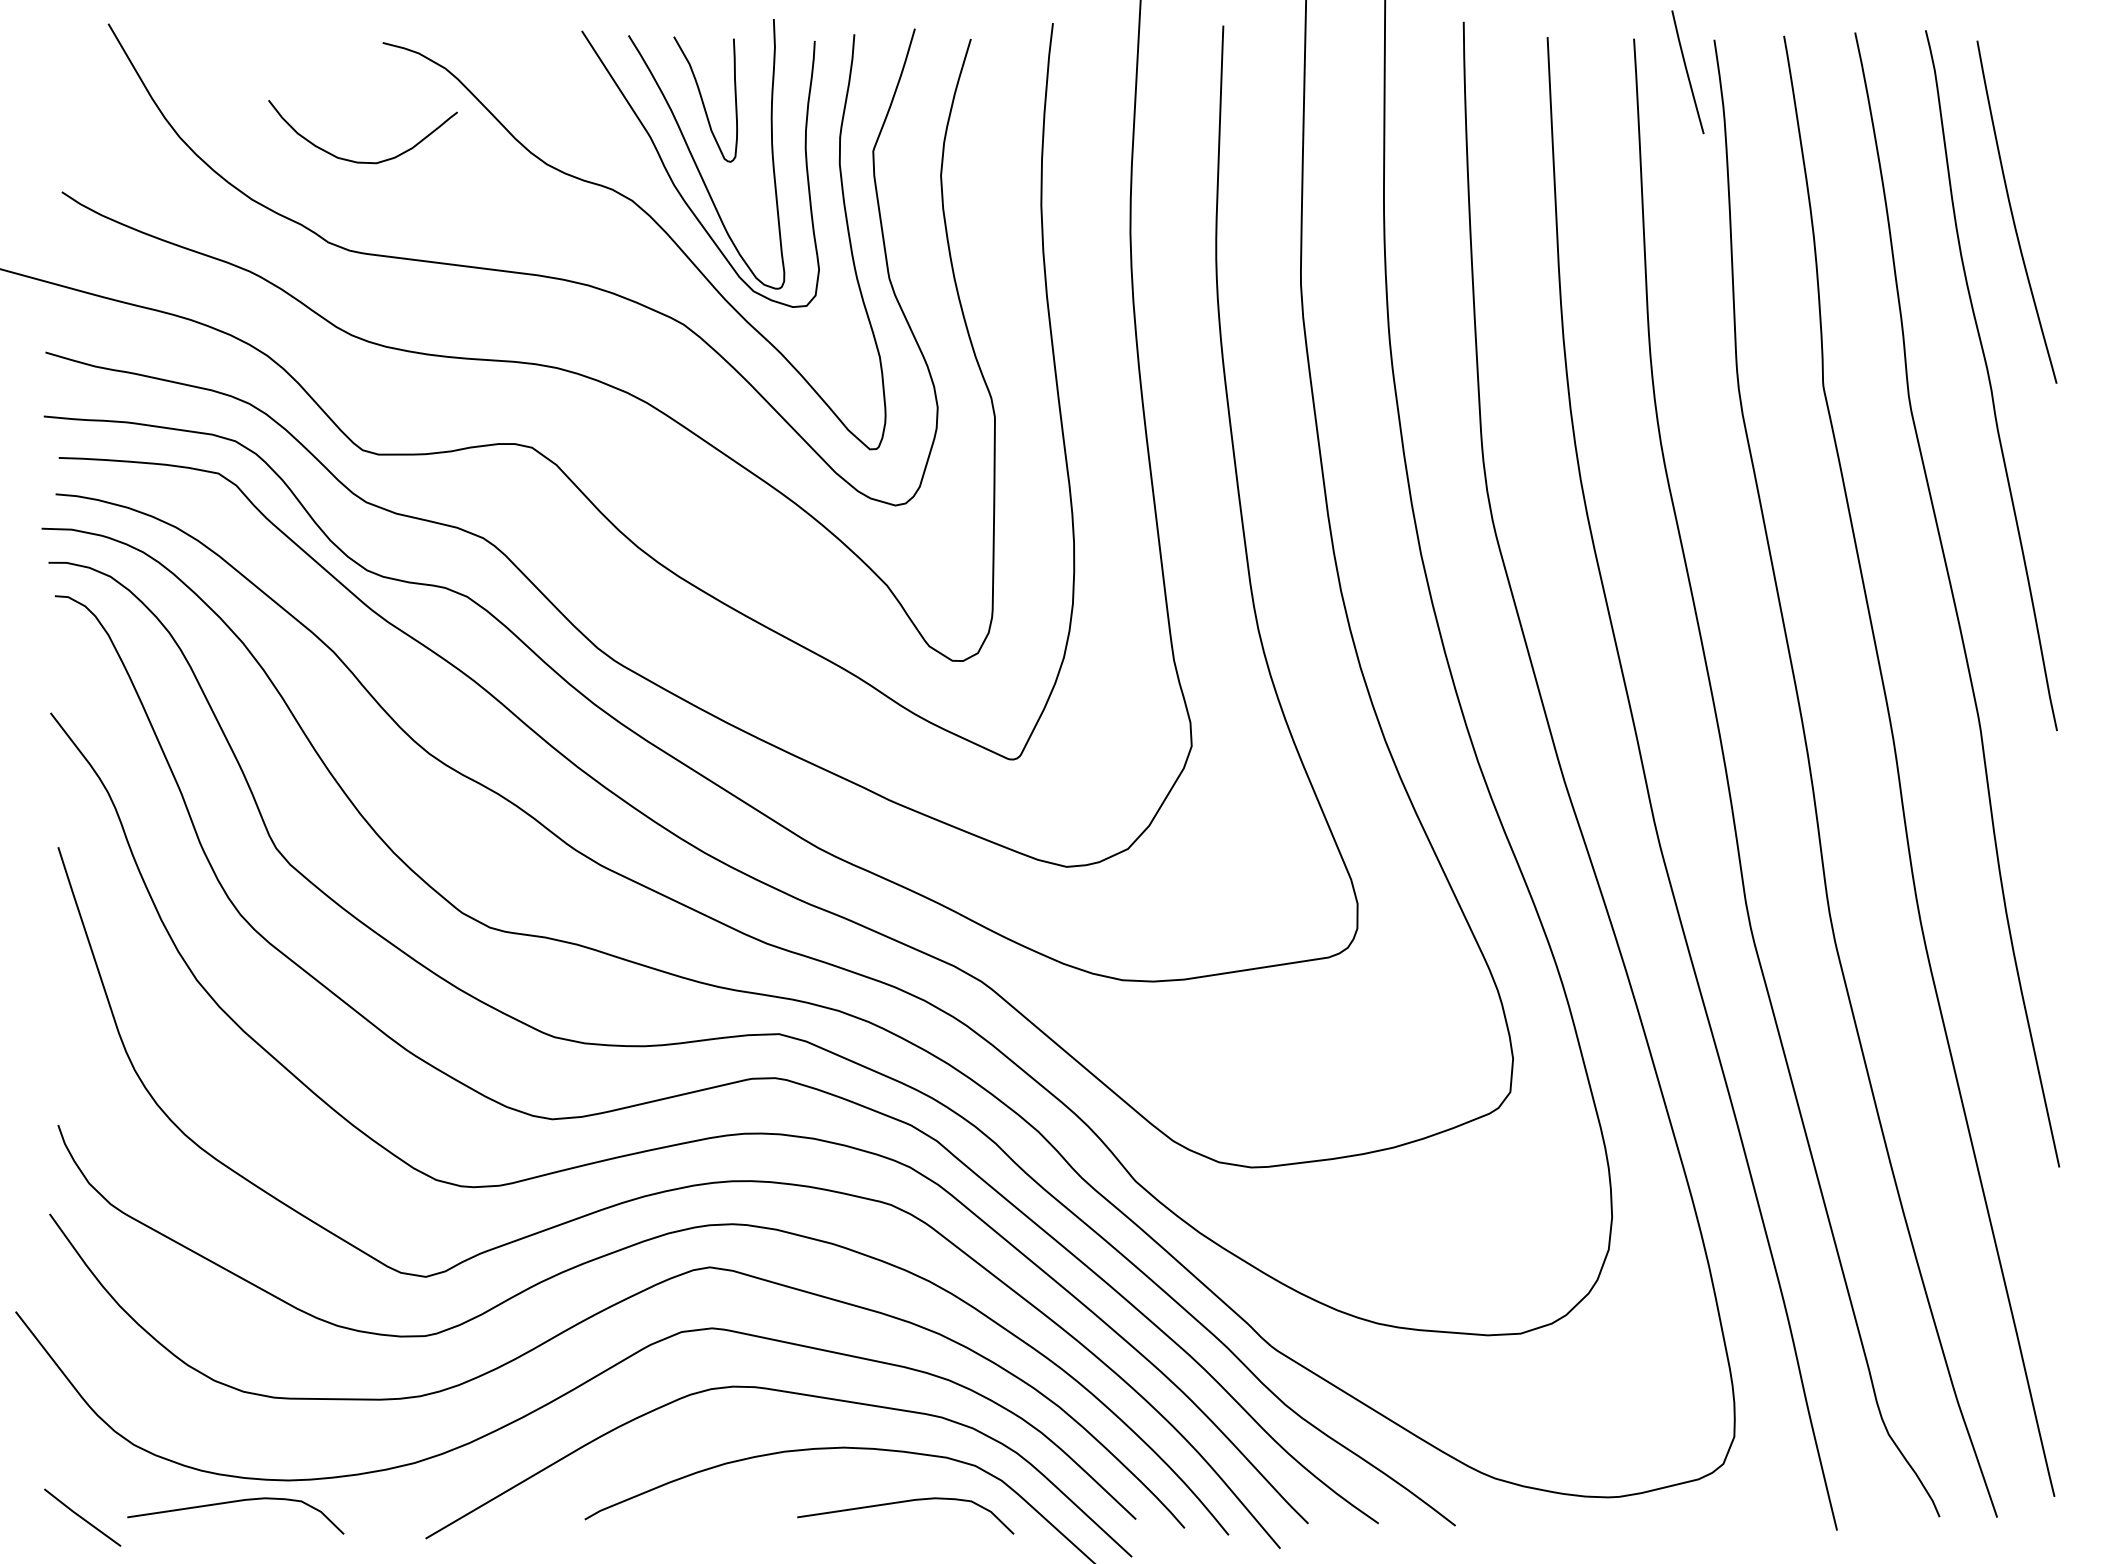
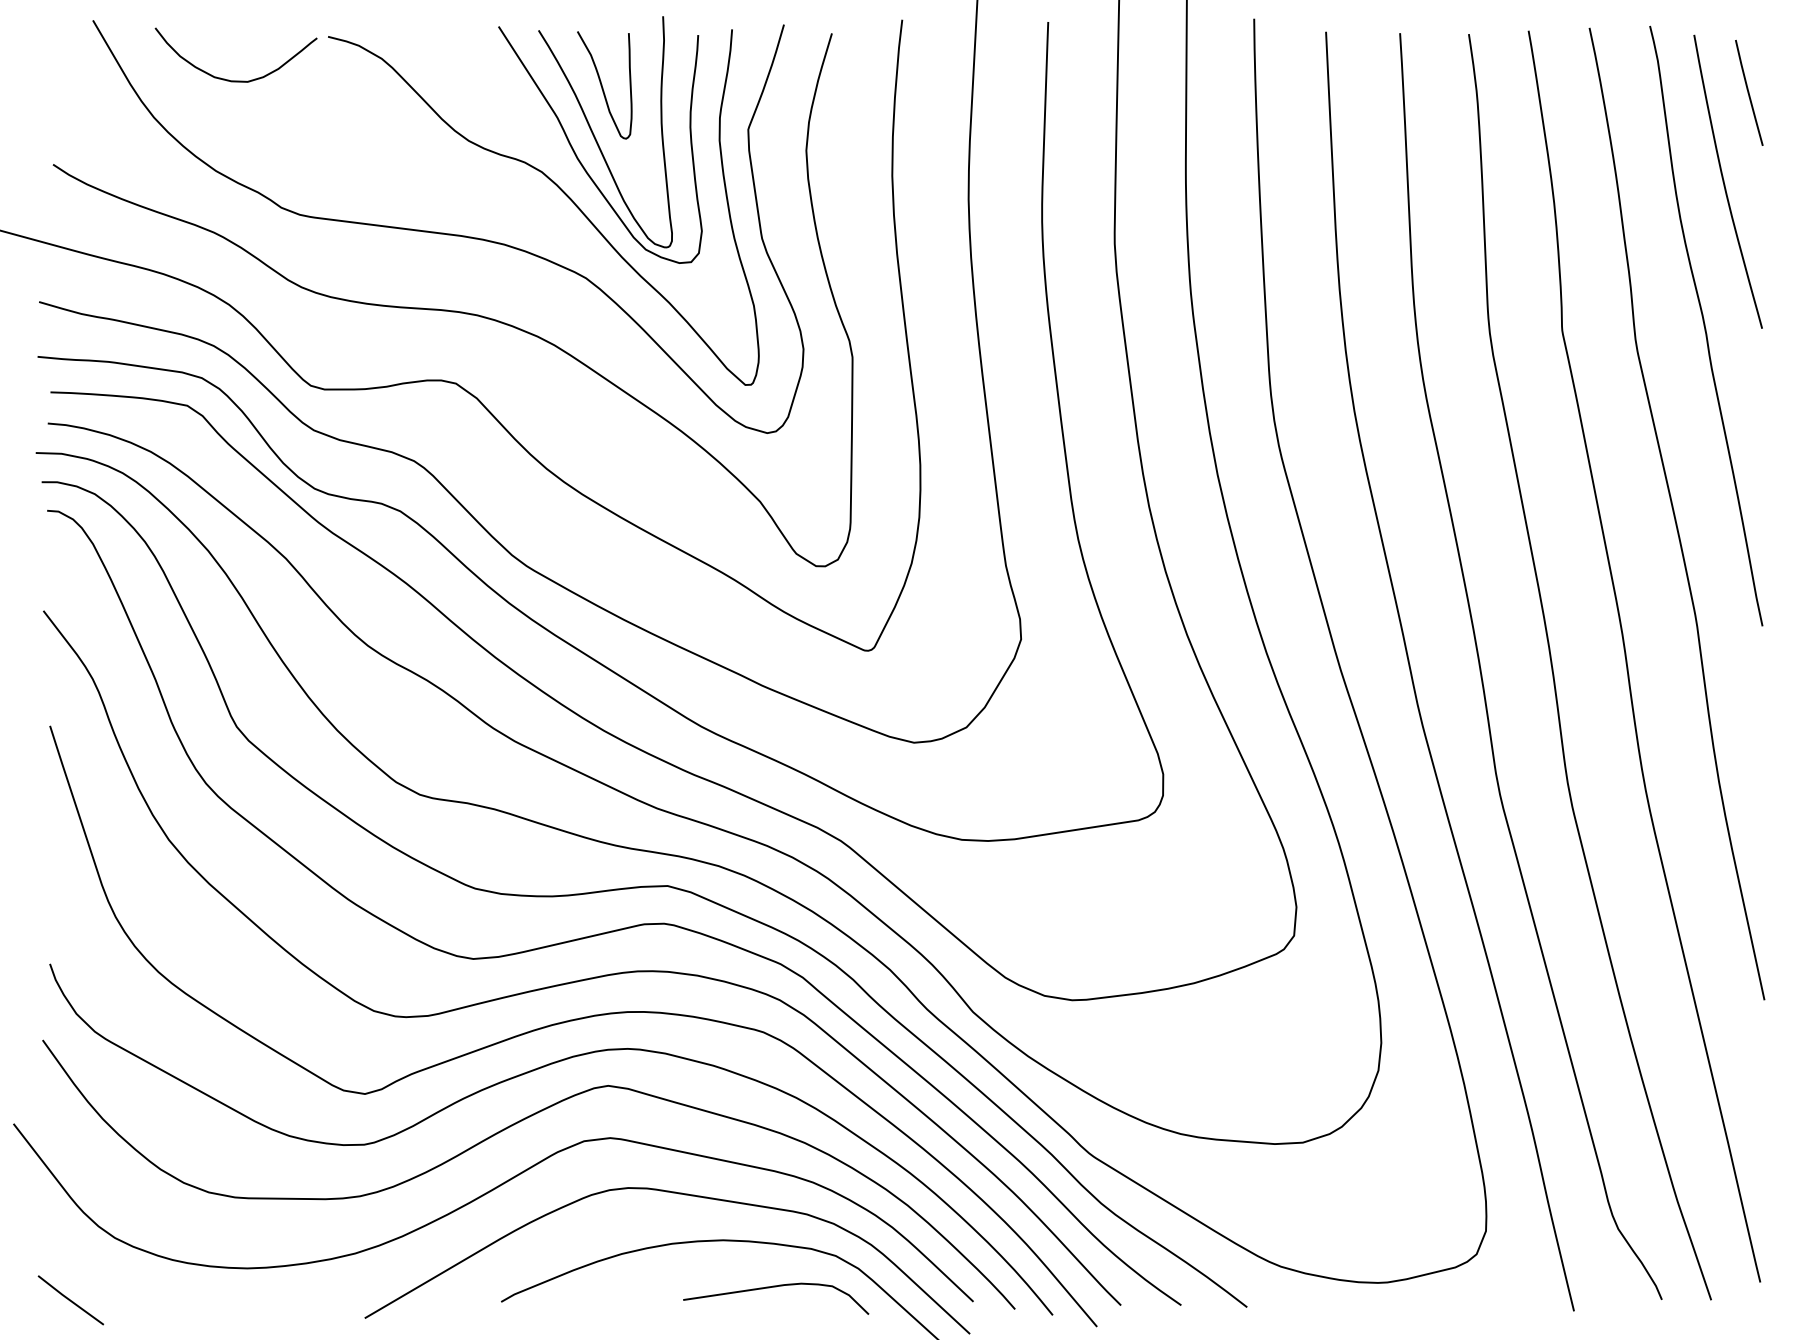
line: (1688, 71) -> (1749, 92), moved
curve: (354, 160) -> (228, 79), moved
curve: (236, 1502) -> (202, 1287), removed

